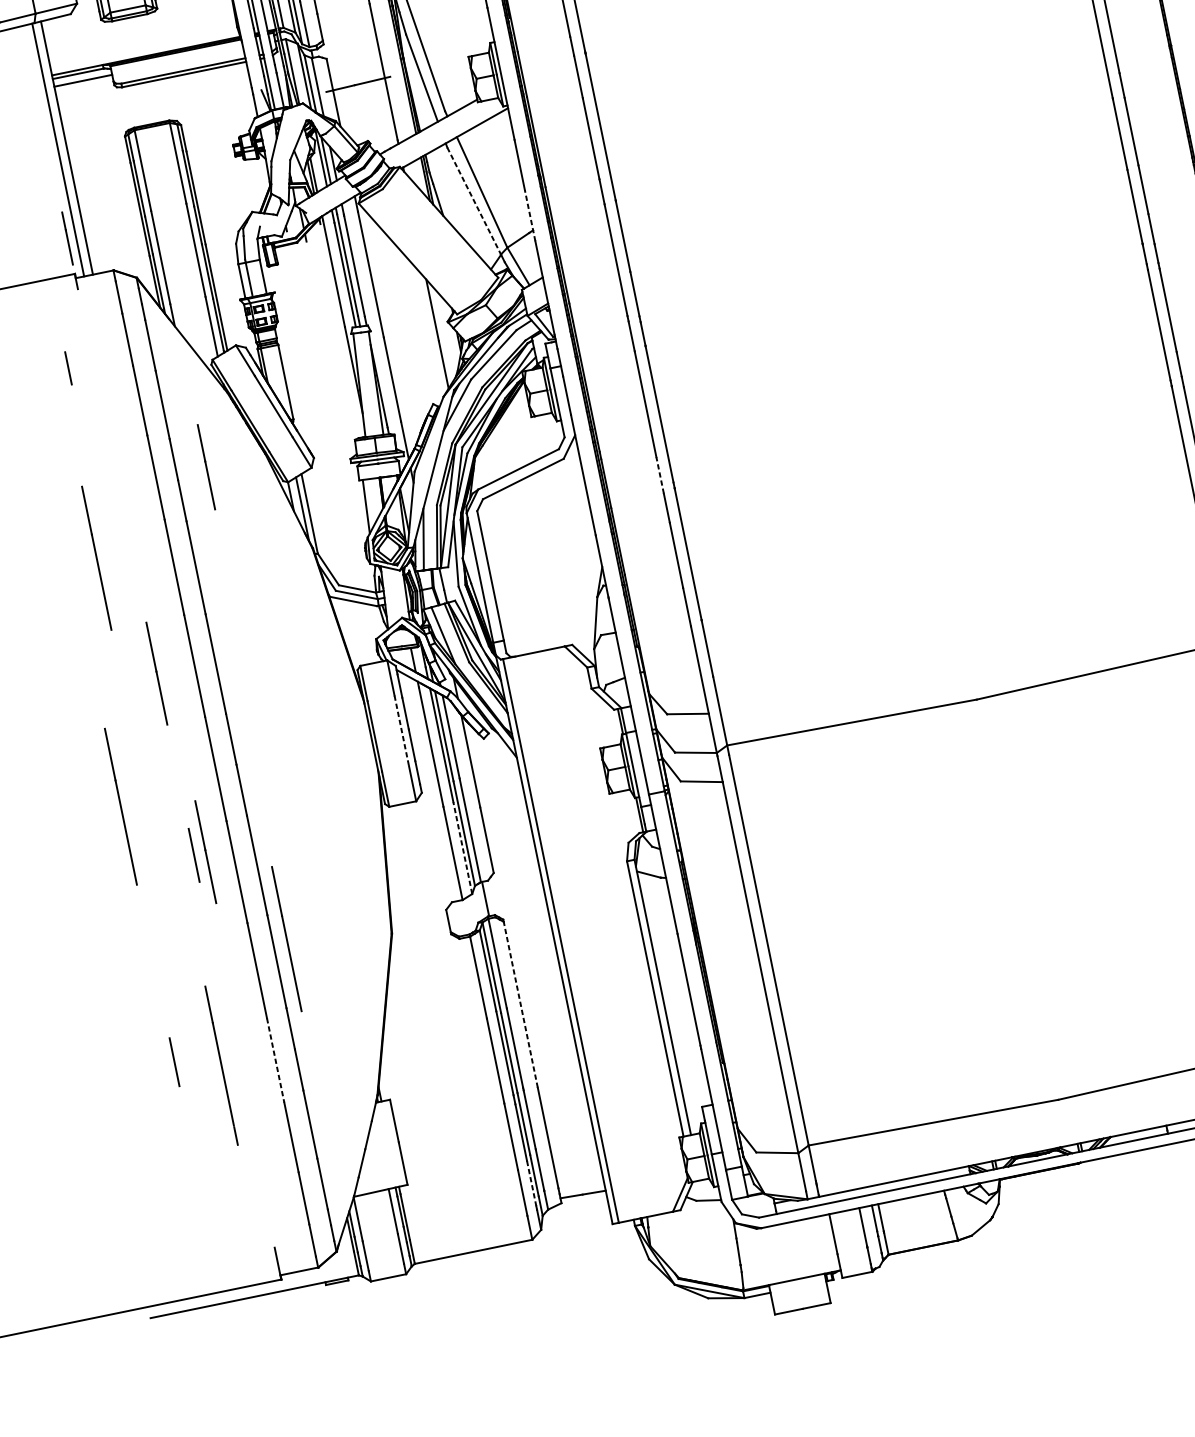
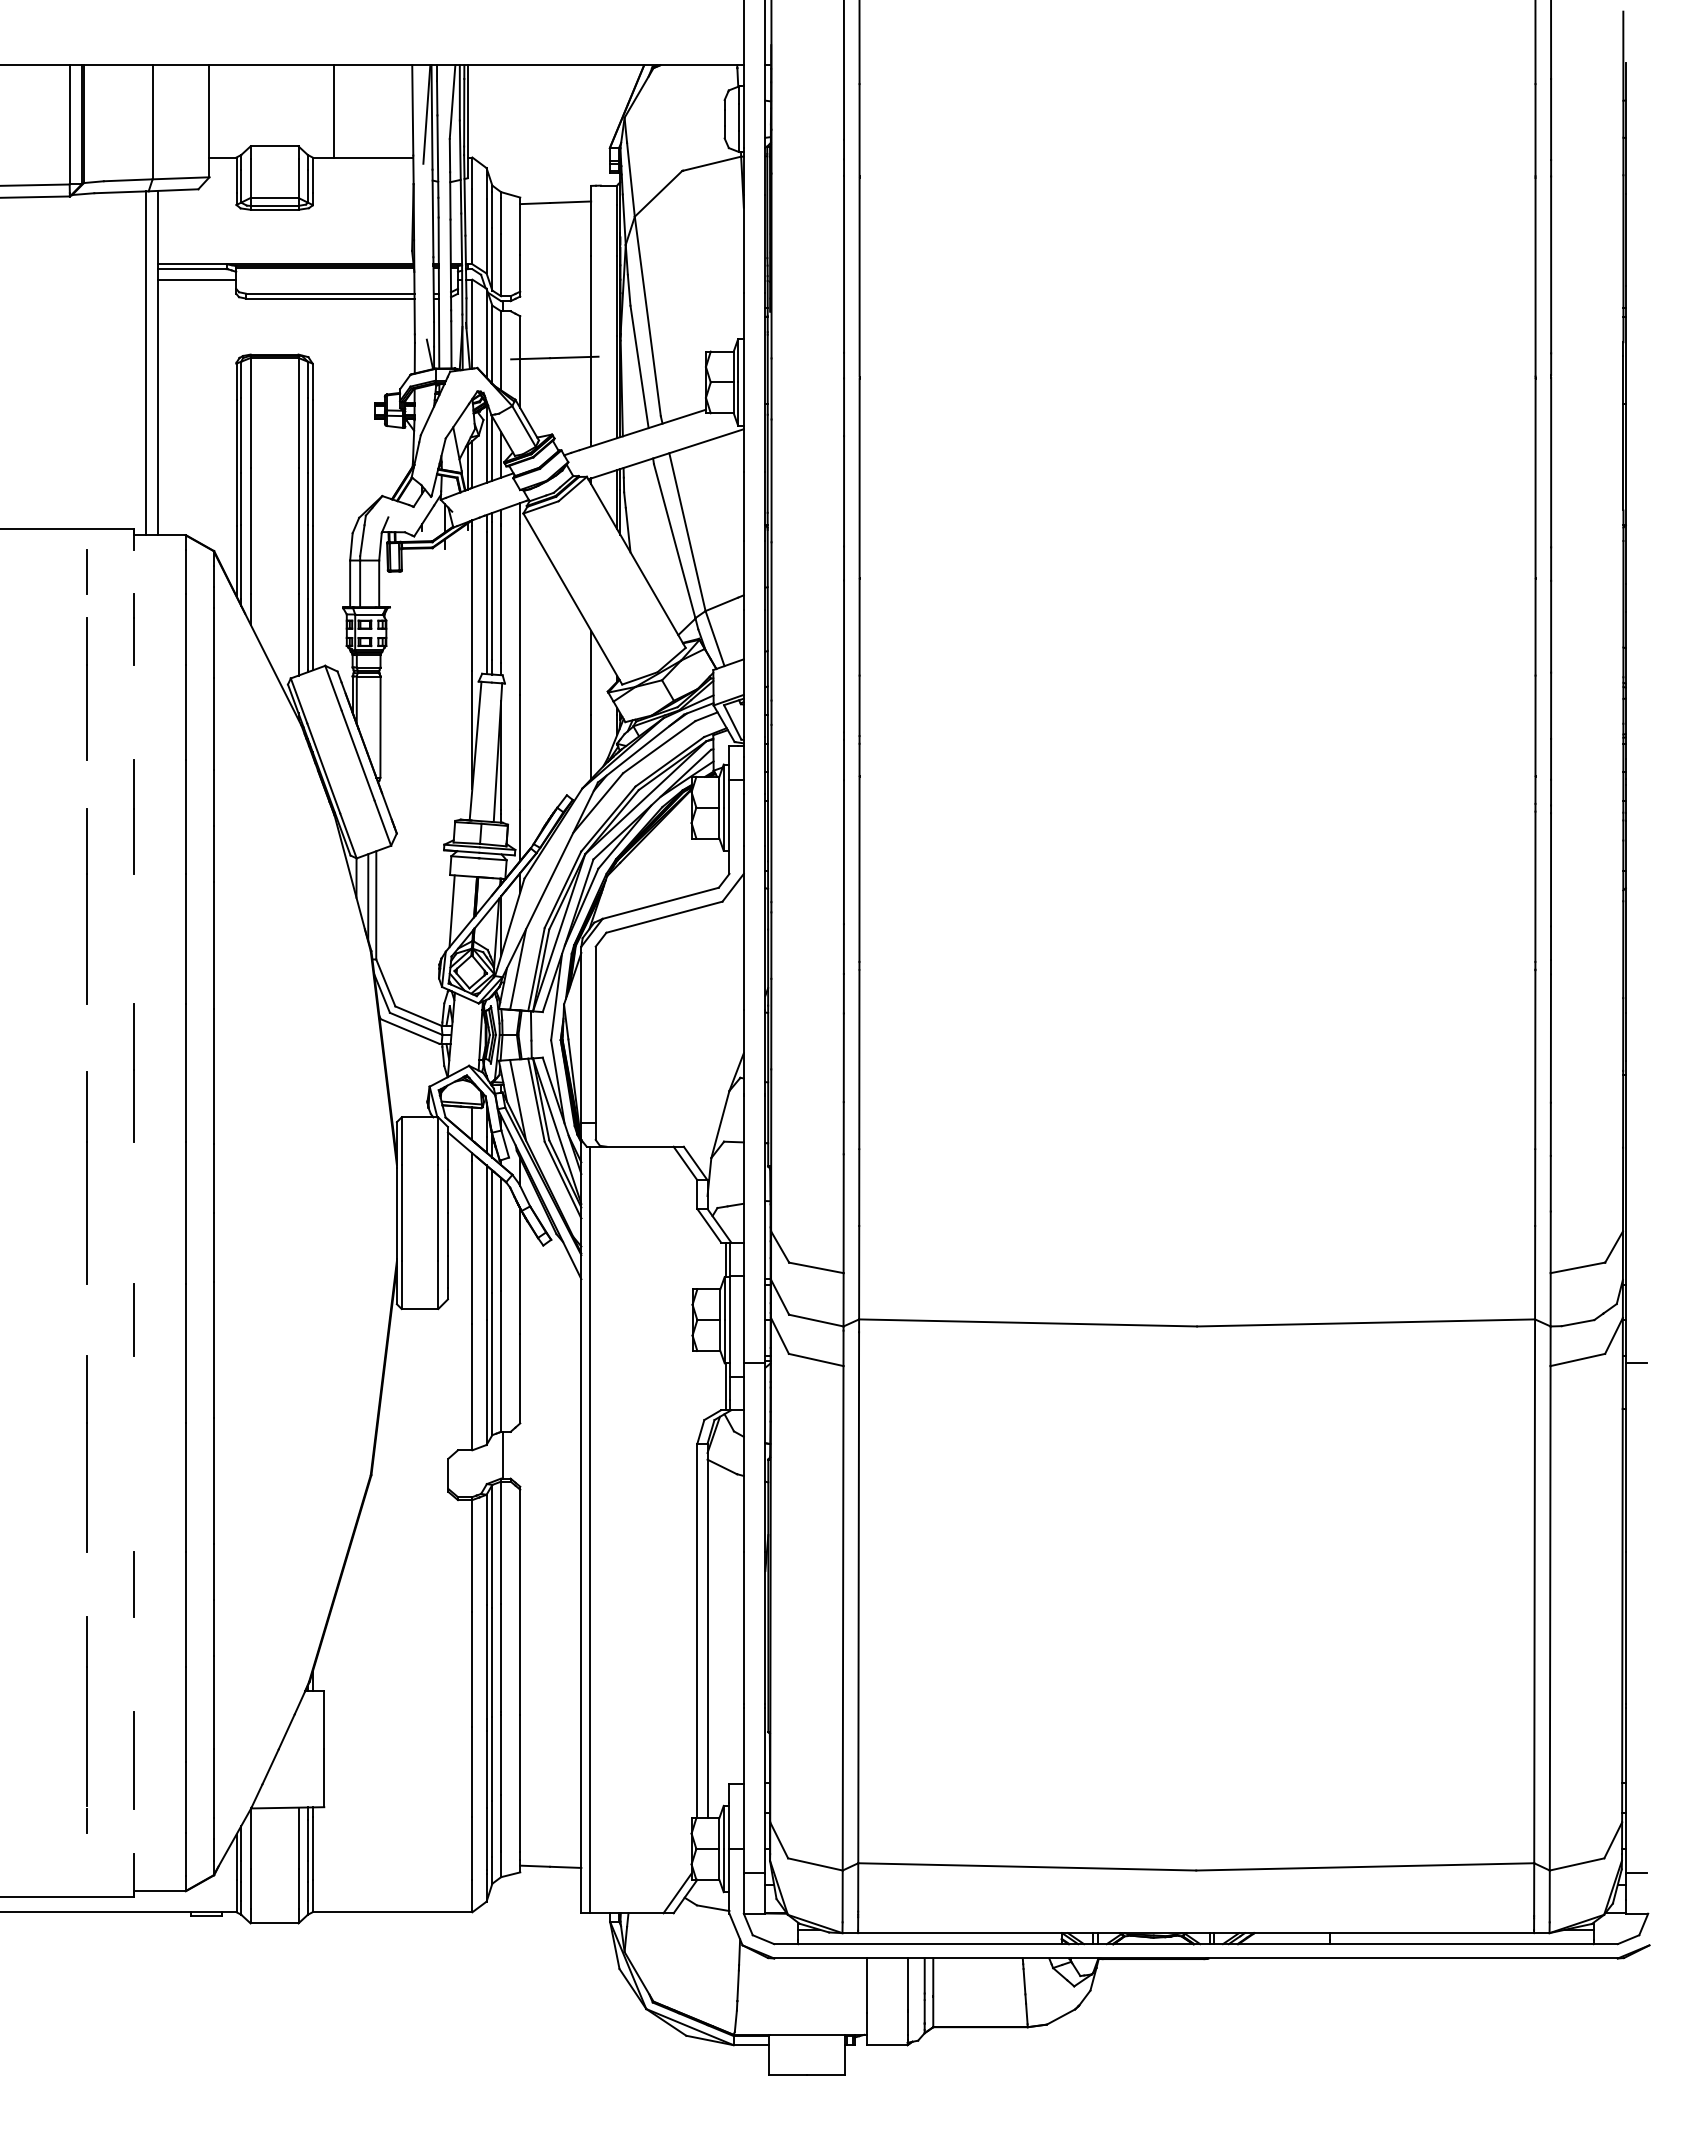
line: (474, 201) -> (674, 541), dashed -> solid
line: (529, 215) -> (743, 575), dashed -> solid
line: (67, 238) -> (133, 629), moved
line: (68, 368) -> (86, 571), moved
line: (63, 398) -> (86, 688), added
line: (205, 467) -> (133, 816), moved
line: (659, 475) -> (843, 949), dashed -> solid
line: (401, 731) -> (438, 1213), dashed -> solid
line: (120, 806) -> (86, 1177), moved
line: (462, 848) -> (486, 1382), dashed -> solid
line: (205, 851) -> (149, 1318), removed
line: (286, 938) -> (86, 1453), moved
line: (520, 1004) -> (520, 1602), dashed -> solid
line: (275, 1061) -> (185, 1610), dashed -> solid
line: (174, 1062) -> (133, 1584), moved
line: (221, 1065) -> (86, 1724), moved
line: (260, 1179) -> (134, 1760), added
line: (531, 1183) -> (486, 1838), dashed -> solid

